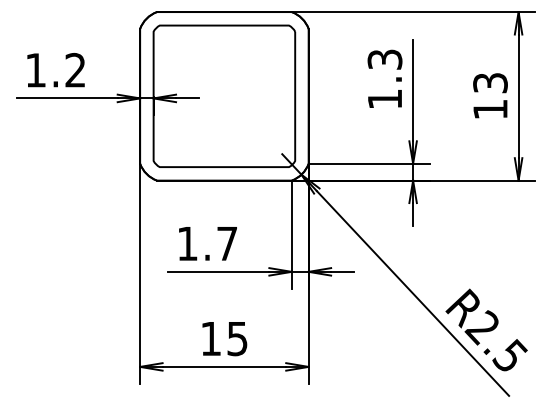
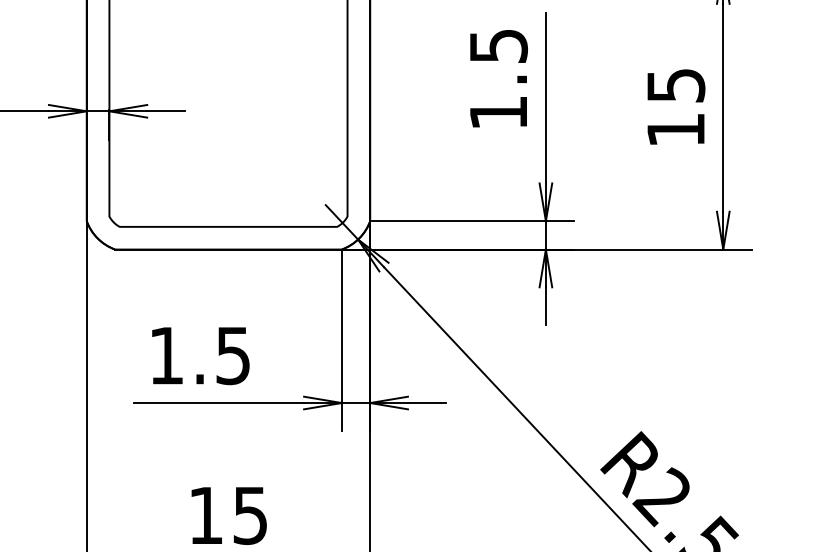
text: (384, 59) -> (497, 45), 1.3 -> 1.5
text: (490, 82) -> (676, 84), 13 -> 15
text: (226, 244) -> (232, 357), 1.7 -> 1.5

